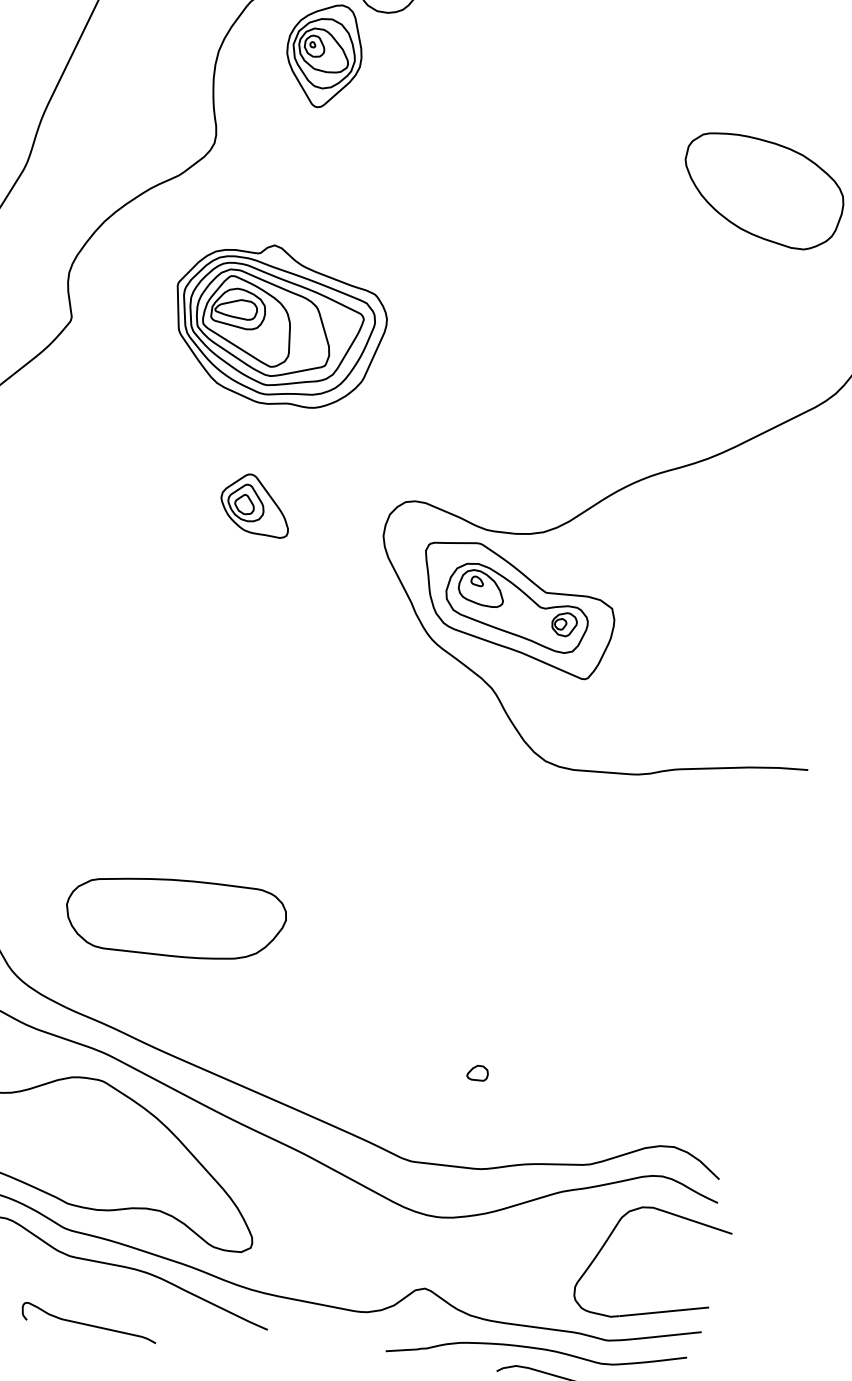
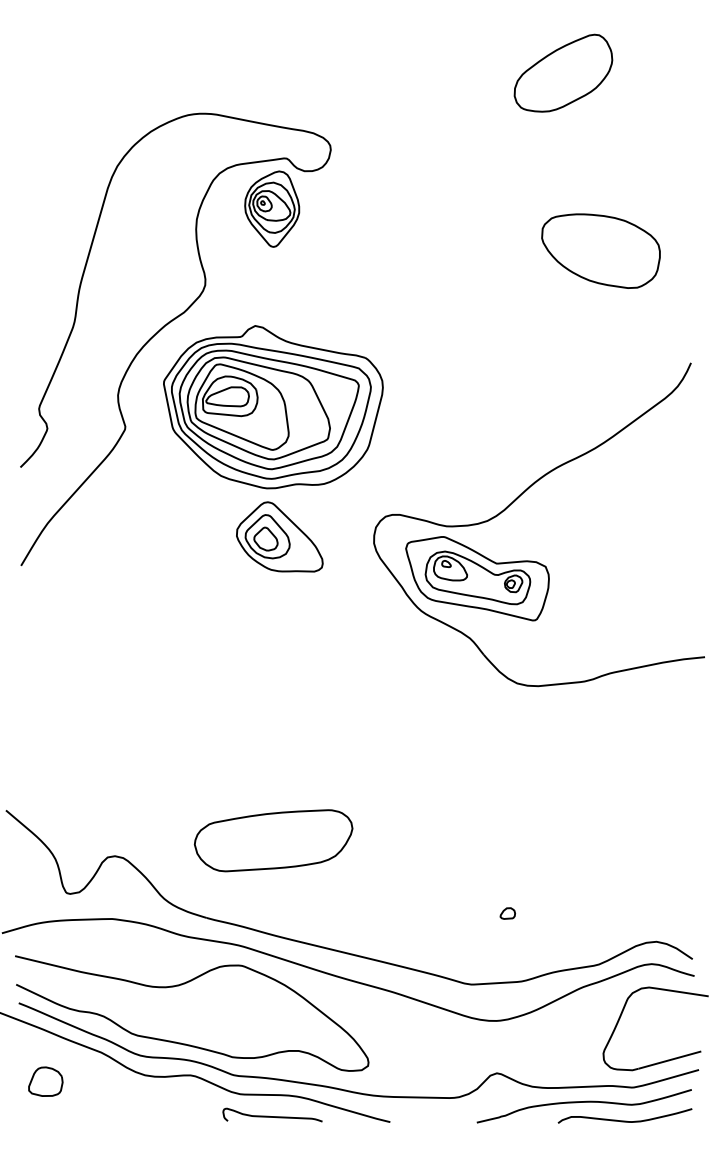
part: (278, 326) -> (273, 407), size x1.43
part: (256, 503) -> (279, 536), size x1.67
curve: (88, 1324) -> (272, 1116), moved

